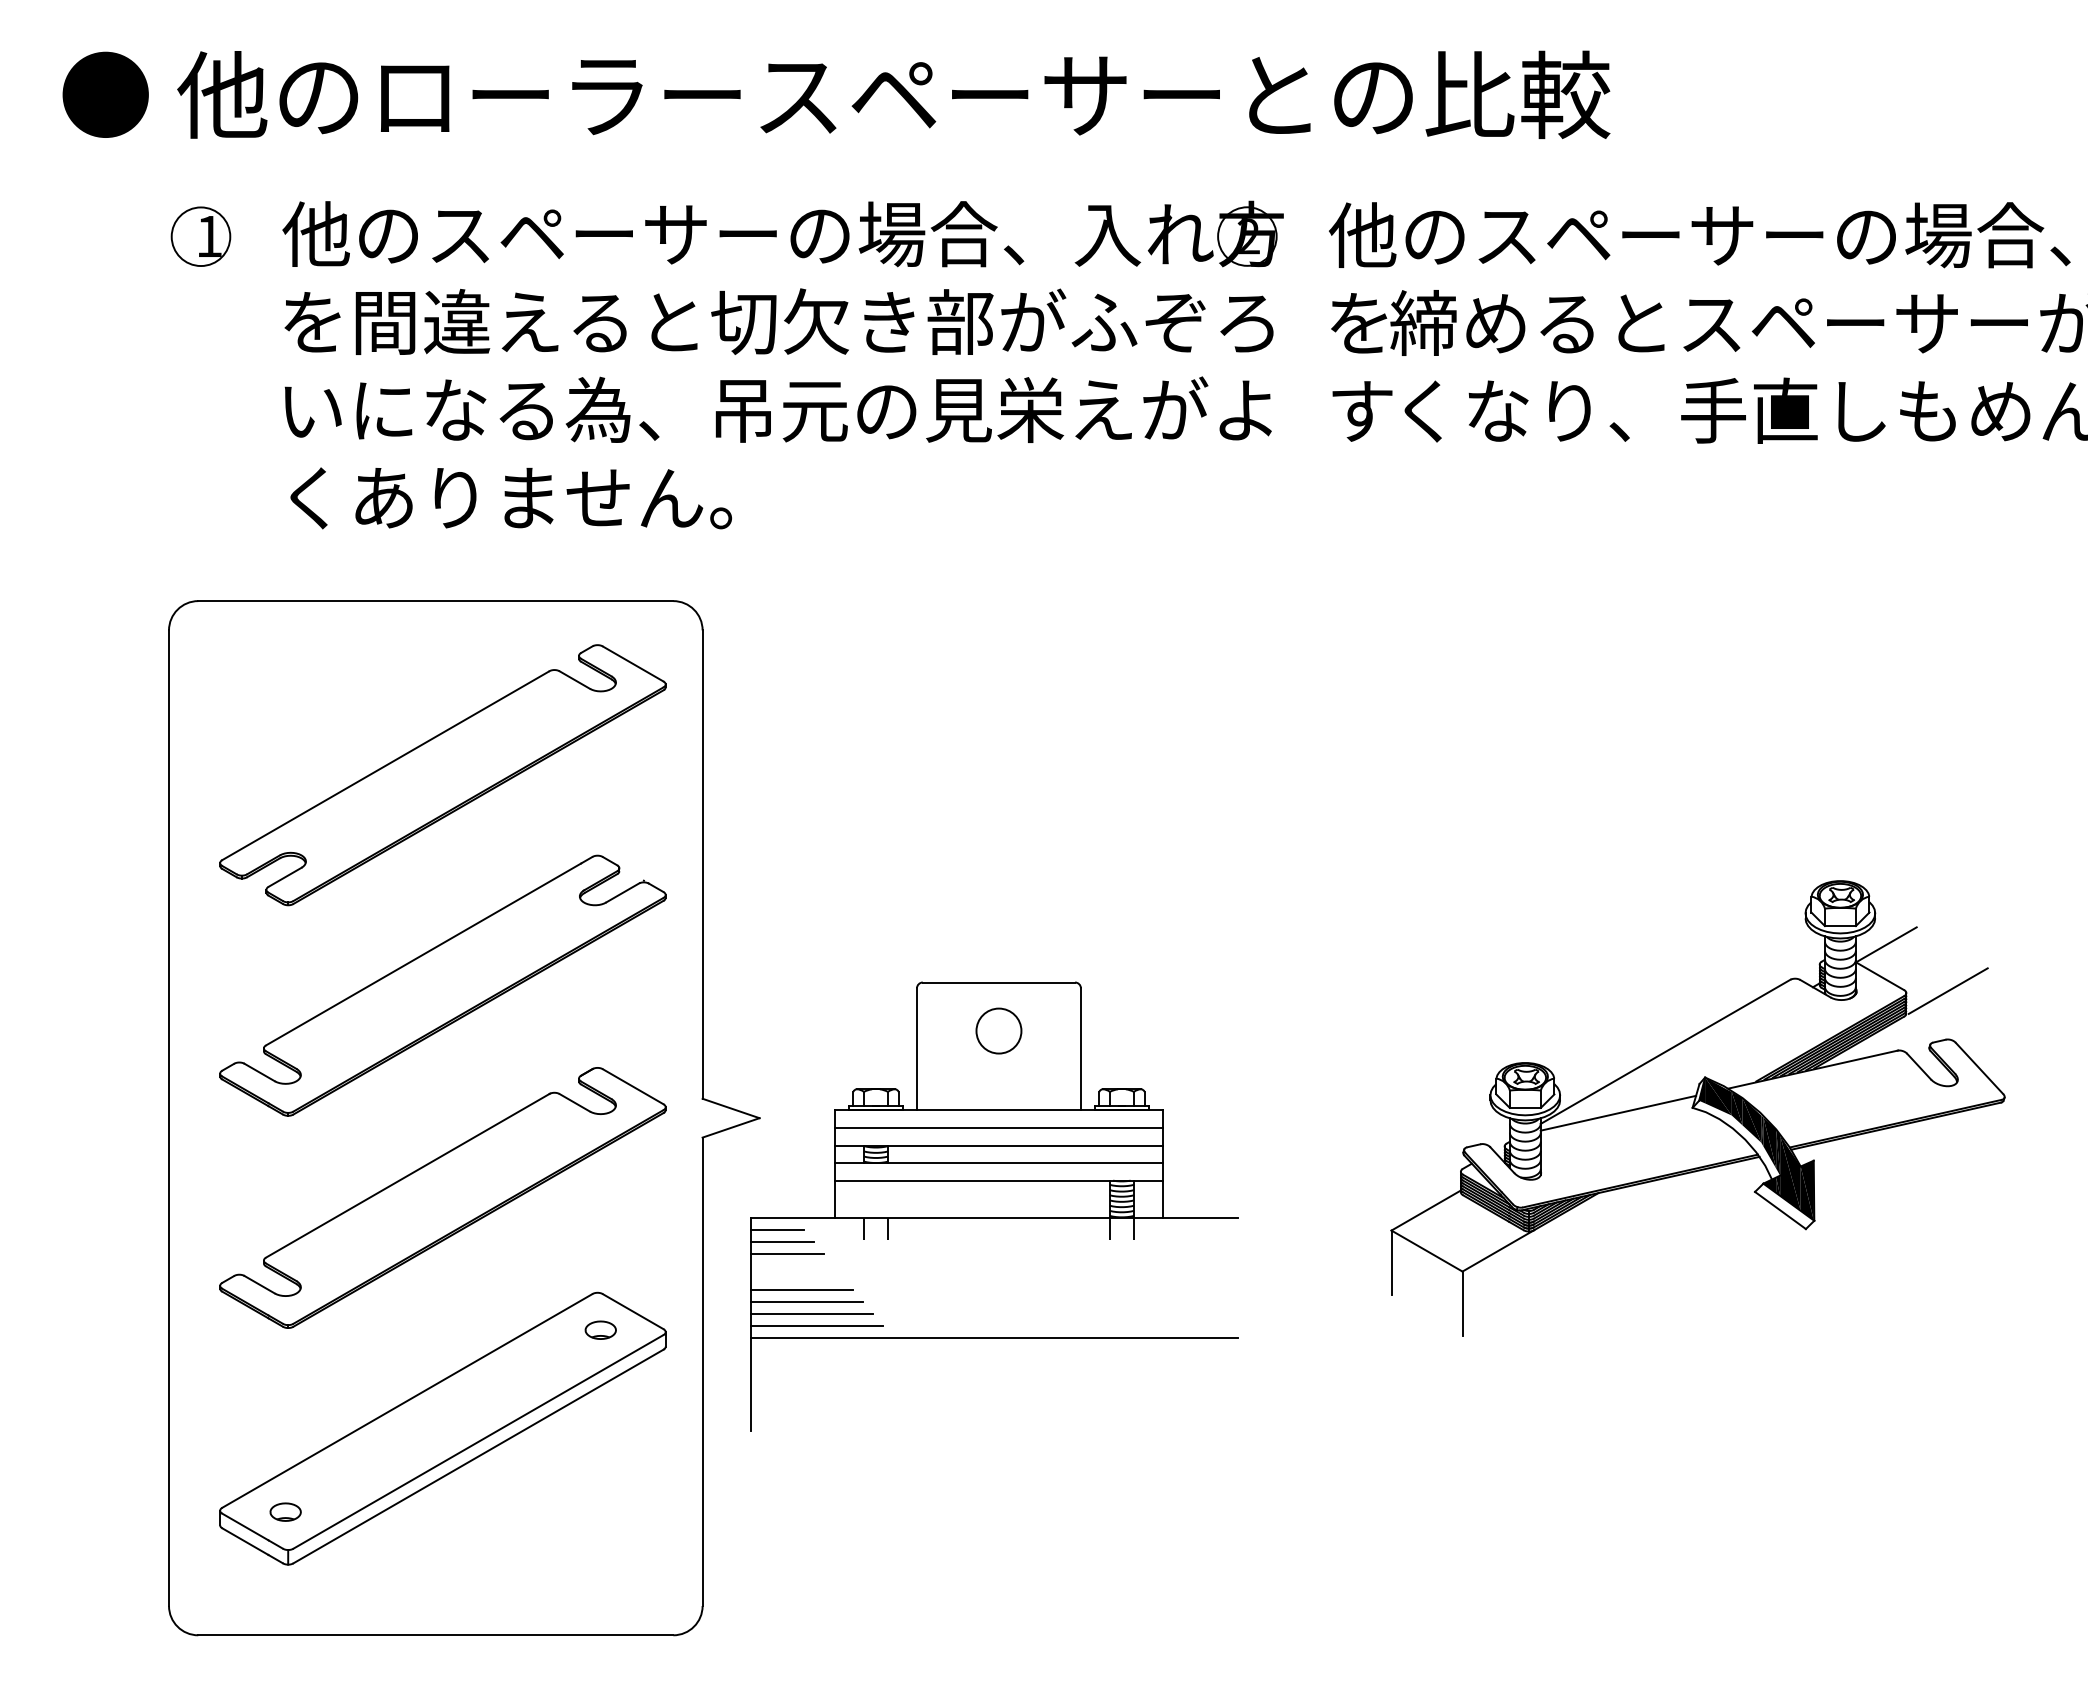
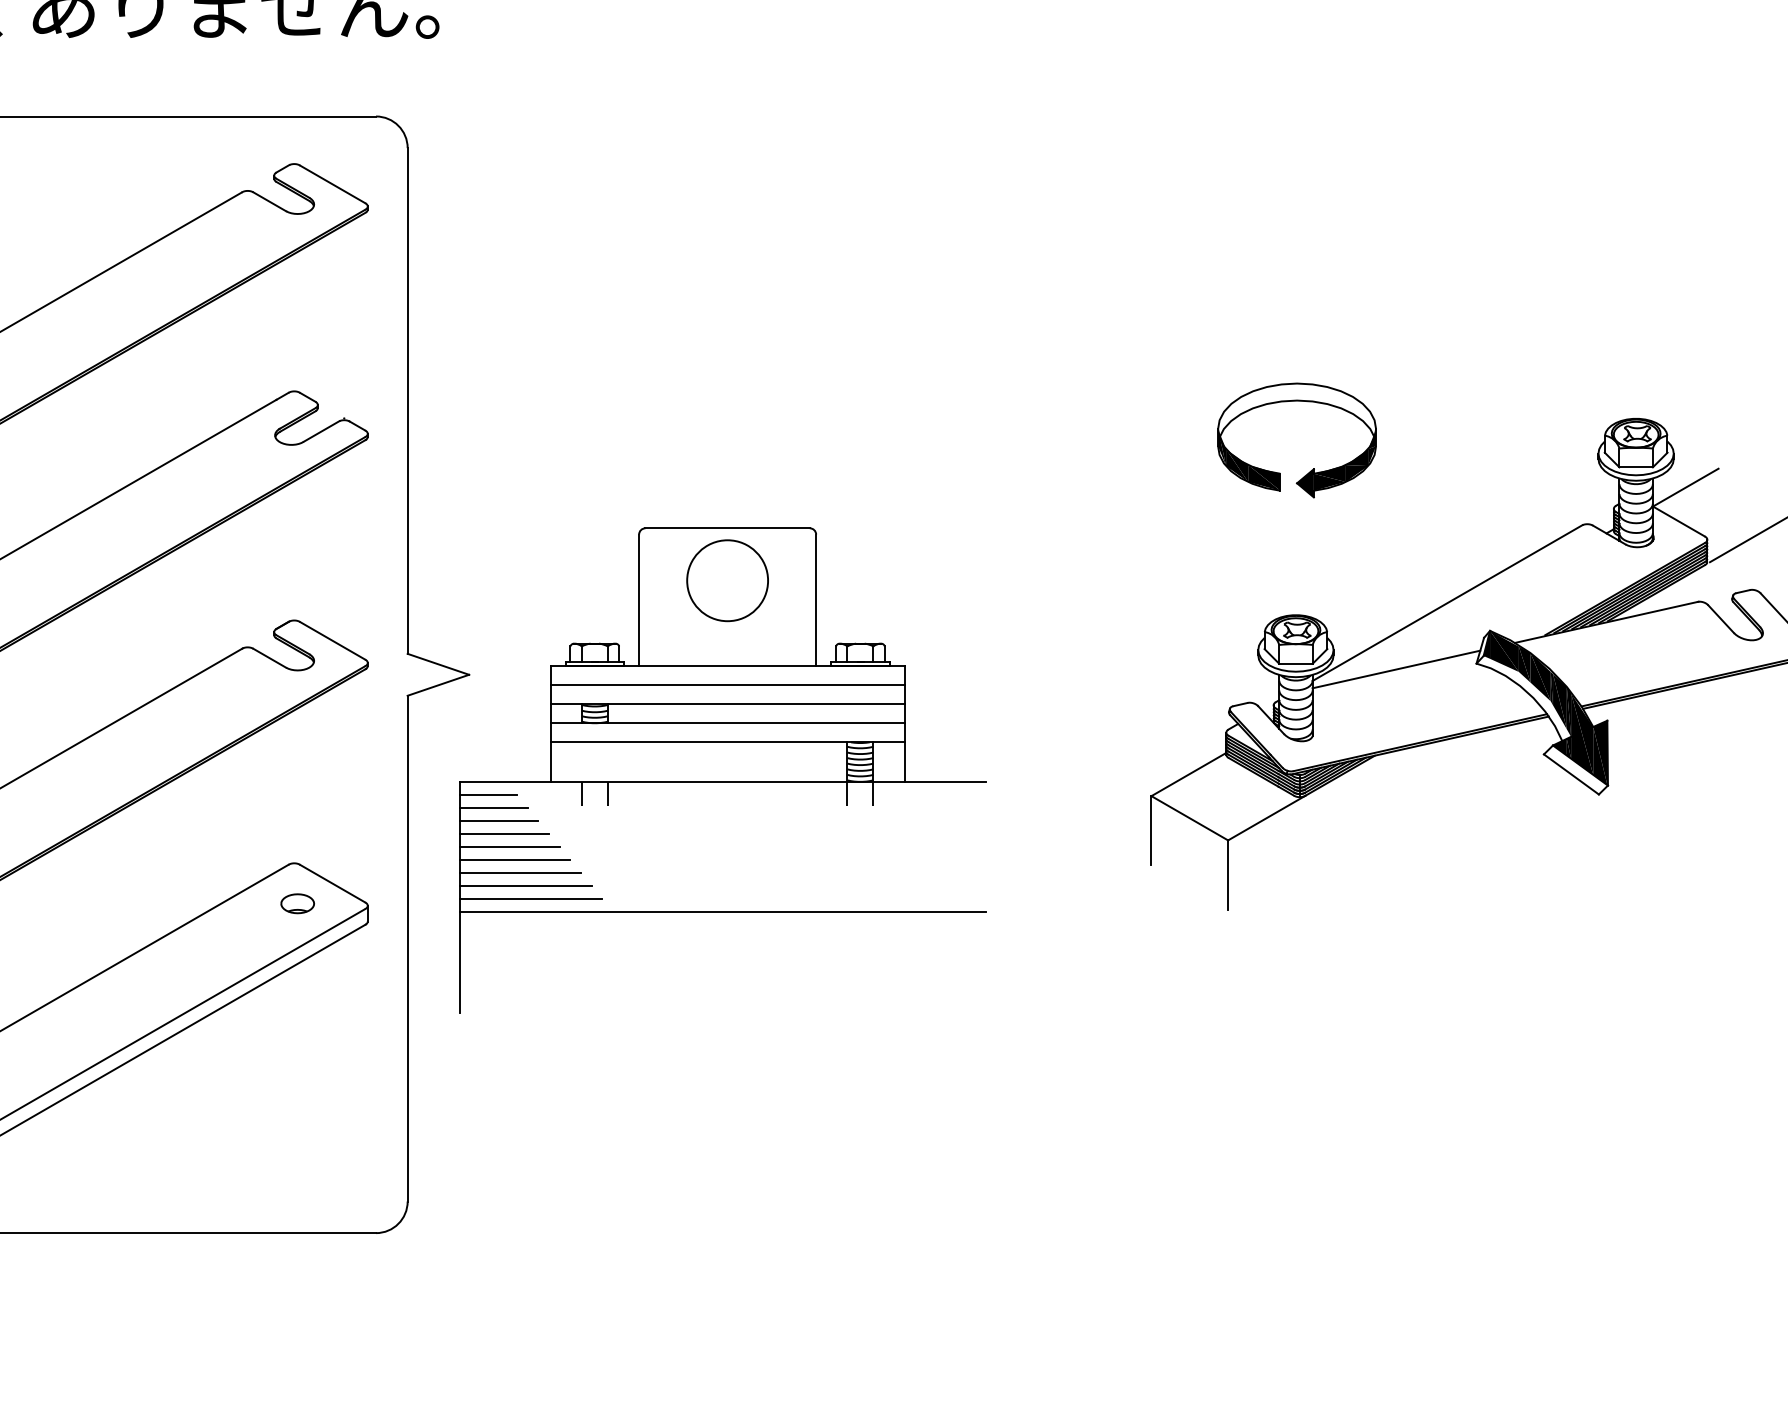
part: (1541, 926) -> (1313, 467), added
circle: (998, 1030) -> (727, 580), size x1.67
line: (792, 1265) -> (504, 833), added
line: (797, 1277) -> (510, 846), added

